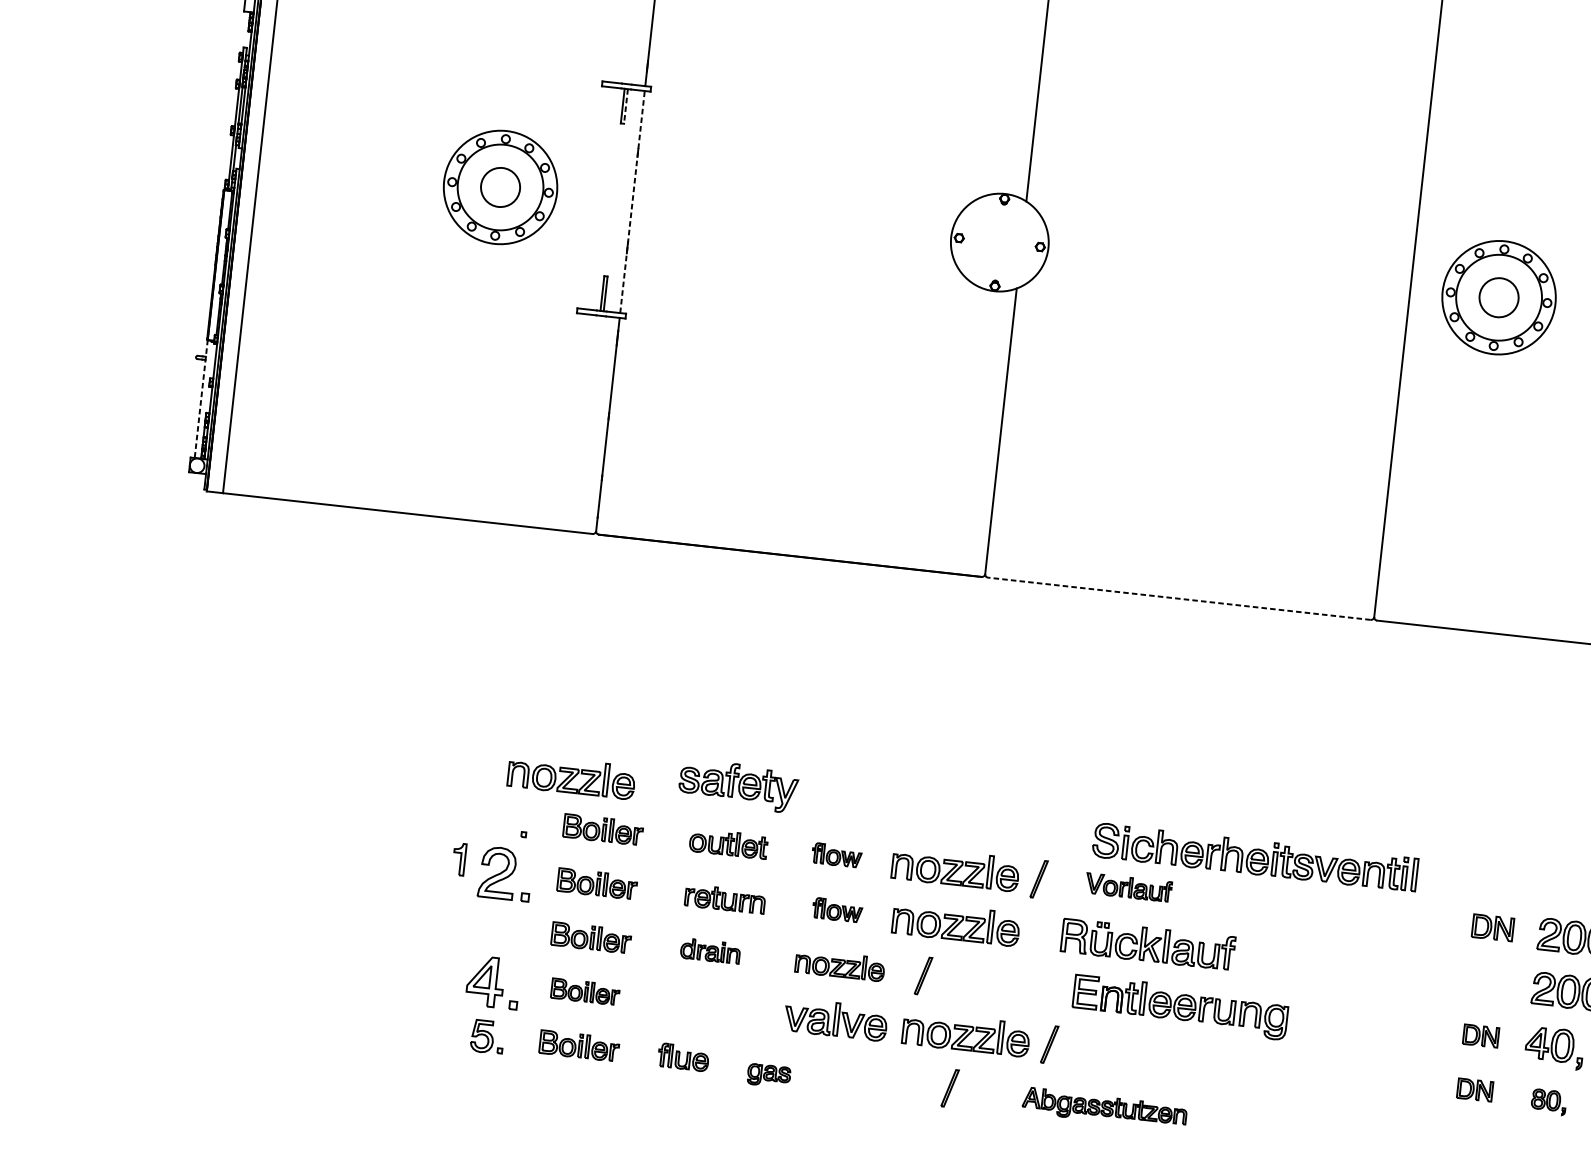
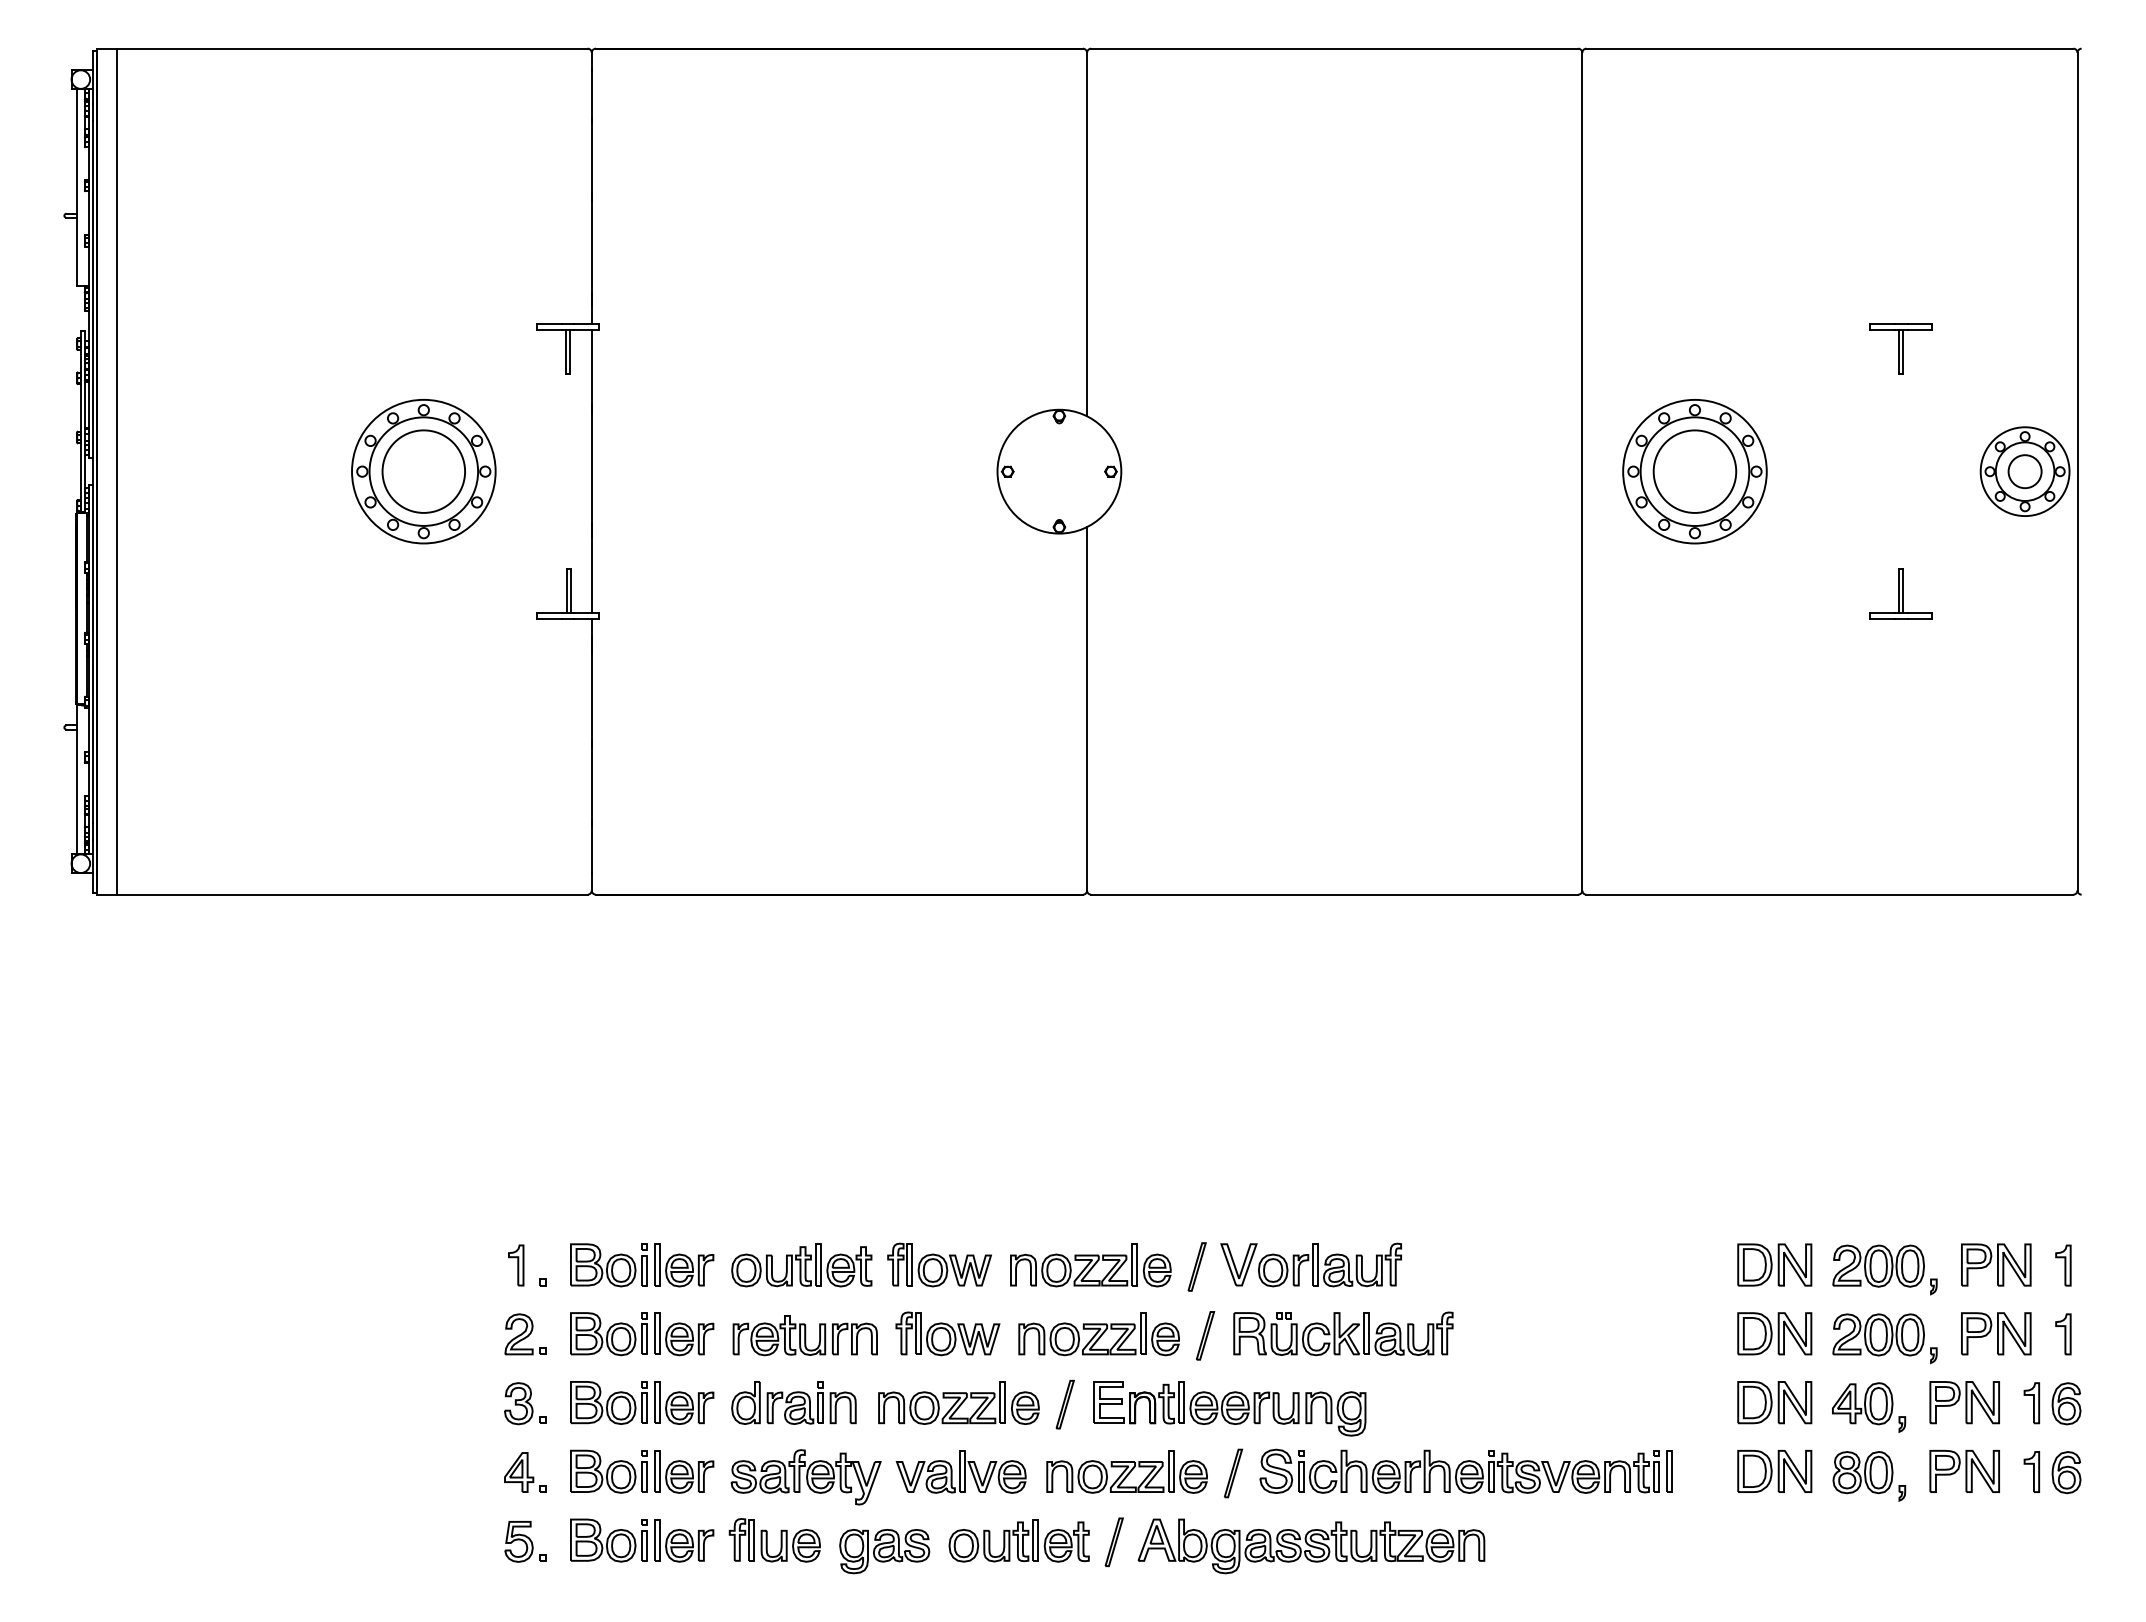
line: (626, 106) -> (570, 352), dashed -> solid
circle: (500, 187) -> (423, 471), size x1.67
line: (632, 201) -> (591, 471), dashed -> solid
circle: (1498, 297) -> (1694, 471), size x1.67
line: (201, 399) -> (76, 779), dashed -> solid
line: (1179, 598) -> (1334, 894), dashed -> solid
part: (571, 776) -> (594, 1202), removed
part: (737, 786) -> (805, 1477), moved
part: (603, 830) -> (642, 1265), size x1.43
part: (728, 843) -> (801, 1265), size x1.43
part: (836, 854) -> (939, 1264), size x1.67
part: (1254, 856) -> (1465, 1470), moved
part: (459, 859) -> (516, 1265), moved
part: (505, 874) -> (525, 1334), size x0.62
part: (597, 884) -> (642, 1334), size x1.43
part: (1128, 887) -> (1310, 1264), size x1.67
part: (724, 899) -> (804, 1335), size x1.43
part: (837, 909) -> (947, 1333), size x1.67
part: (1492, 927) -> (1774, 1264), size x1.43
part: (499, 928) -> (525, 1403), added
part: (1039, 933) -> (1205, 1335), added
part: (591, 937) -> (642, 1402), size x1.43
part: (710, 950) -> (793, 1402), size x1.67
part: (839, 965) -> (958, 1402), size x1.43
part: (1486, 981) -> (1774, 1333), added
part: (493, 982) -> (525, 1472), size x0.62
part: (585, 991) -> (642, 1471), size x1.67
part: (1180, 1007) -> (1229, 1408), moved
part: (1480, 1035) -> (1774, 1402), size x1.67
part: (579, 1046) -> (642, 1540), size x1.43
part: (683, 1057) -> (774, 1540), size x1.43
part: (768, 1075) -> (884, 1551), size x1.67
part: (875, 1078) -> (1018, 1540), added
part: (1474, 1090) -> (1774, 1471), size x1.67
part: (1549, 1102) -> (1869, 1476), size x1.67
part: (1104, 1108) -> (1311, 1546), size x1.67

